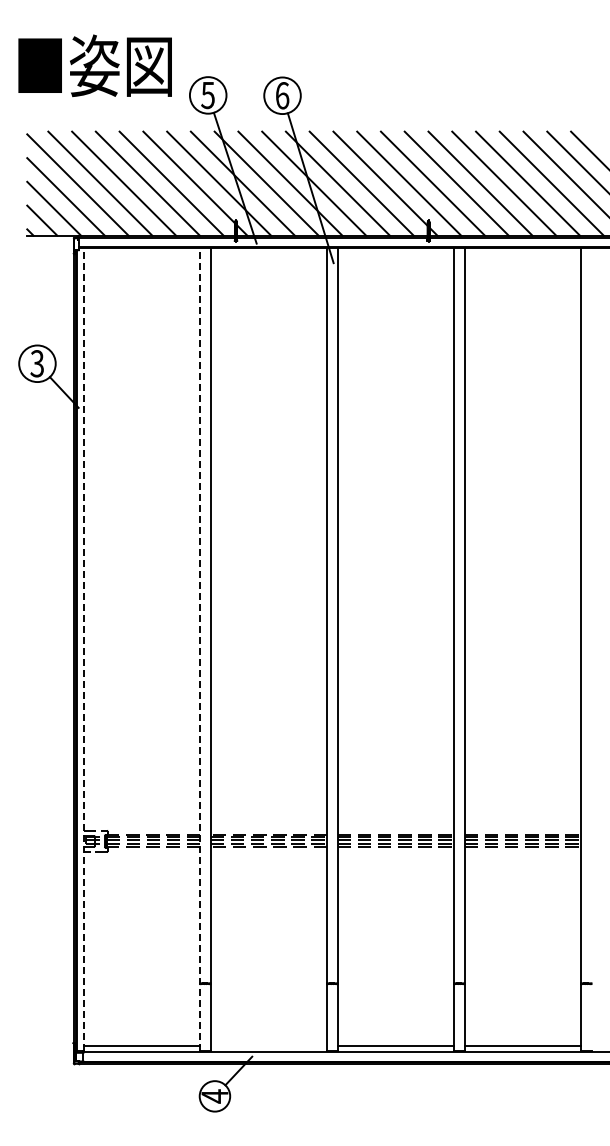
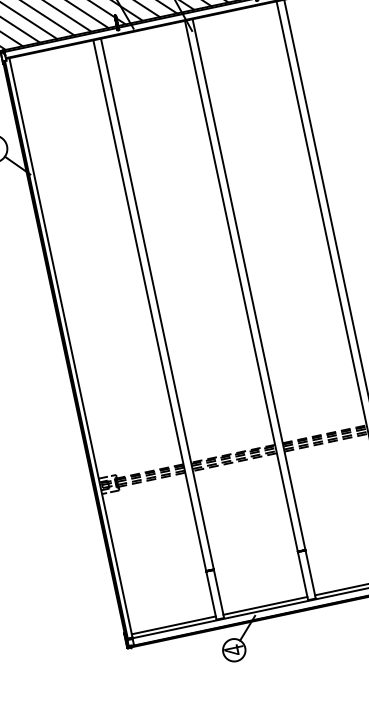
line: (83, 649) -> (70, 348), dashed -> solid
line: (200, 649) -> (155, 330), dashed -> solid
line: (268, 1046) -> (265, 606), added

